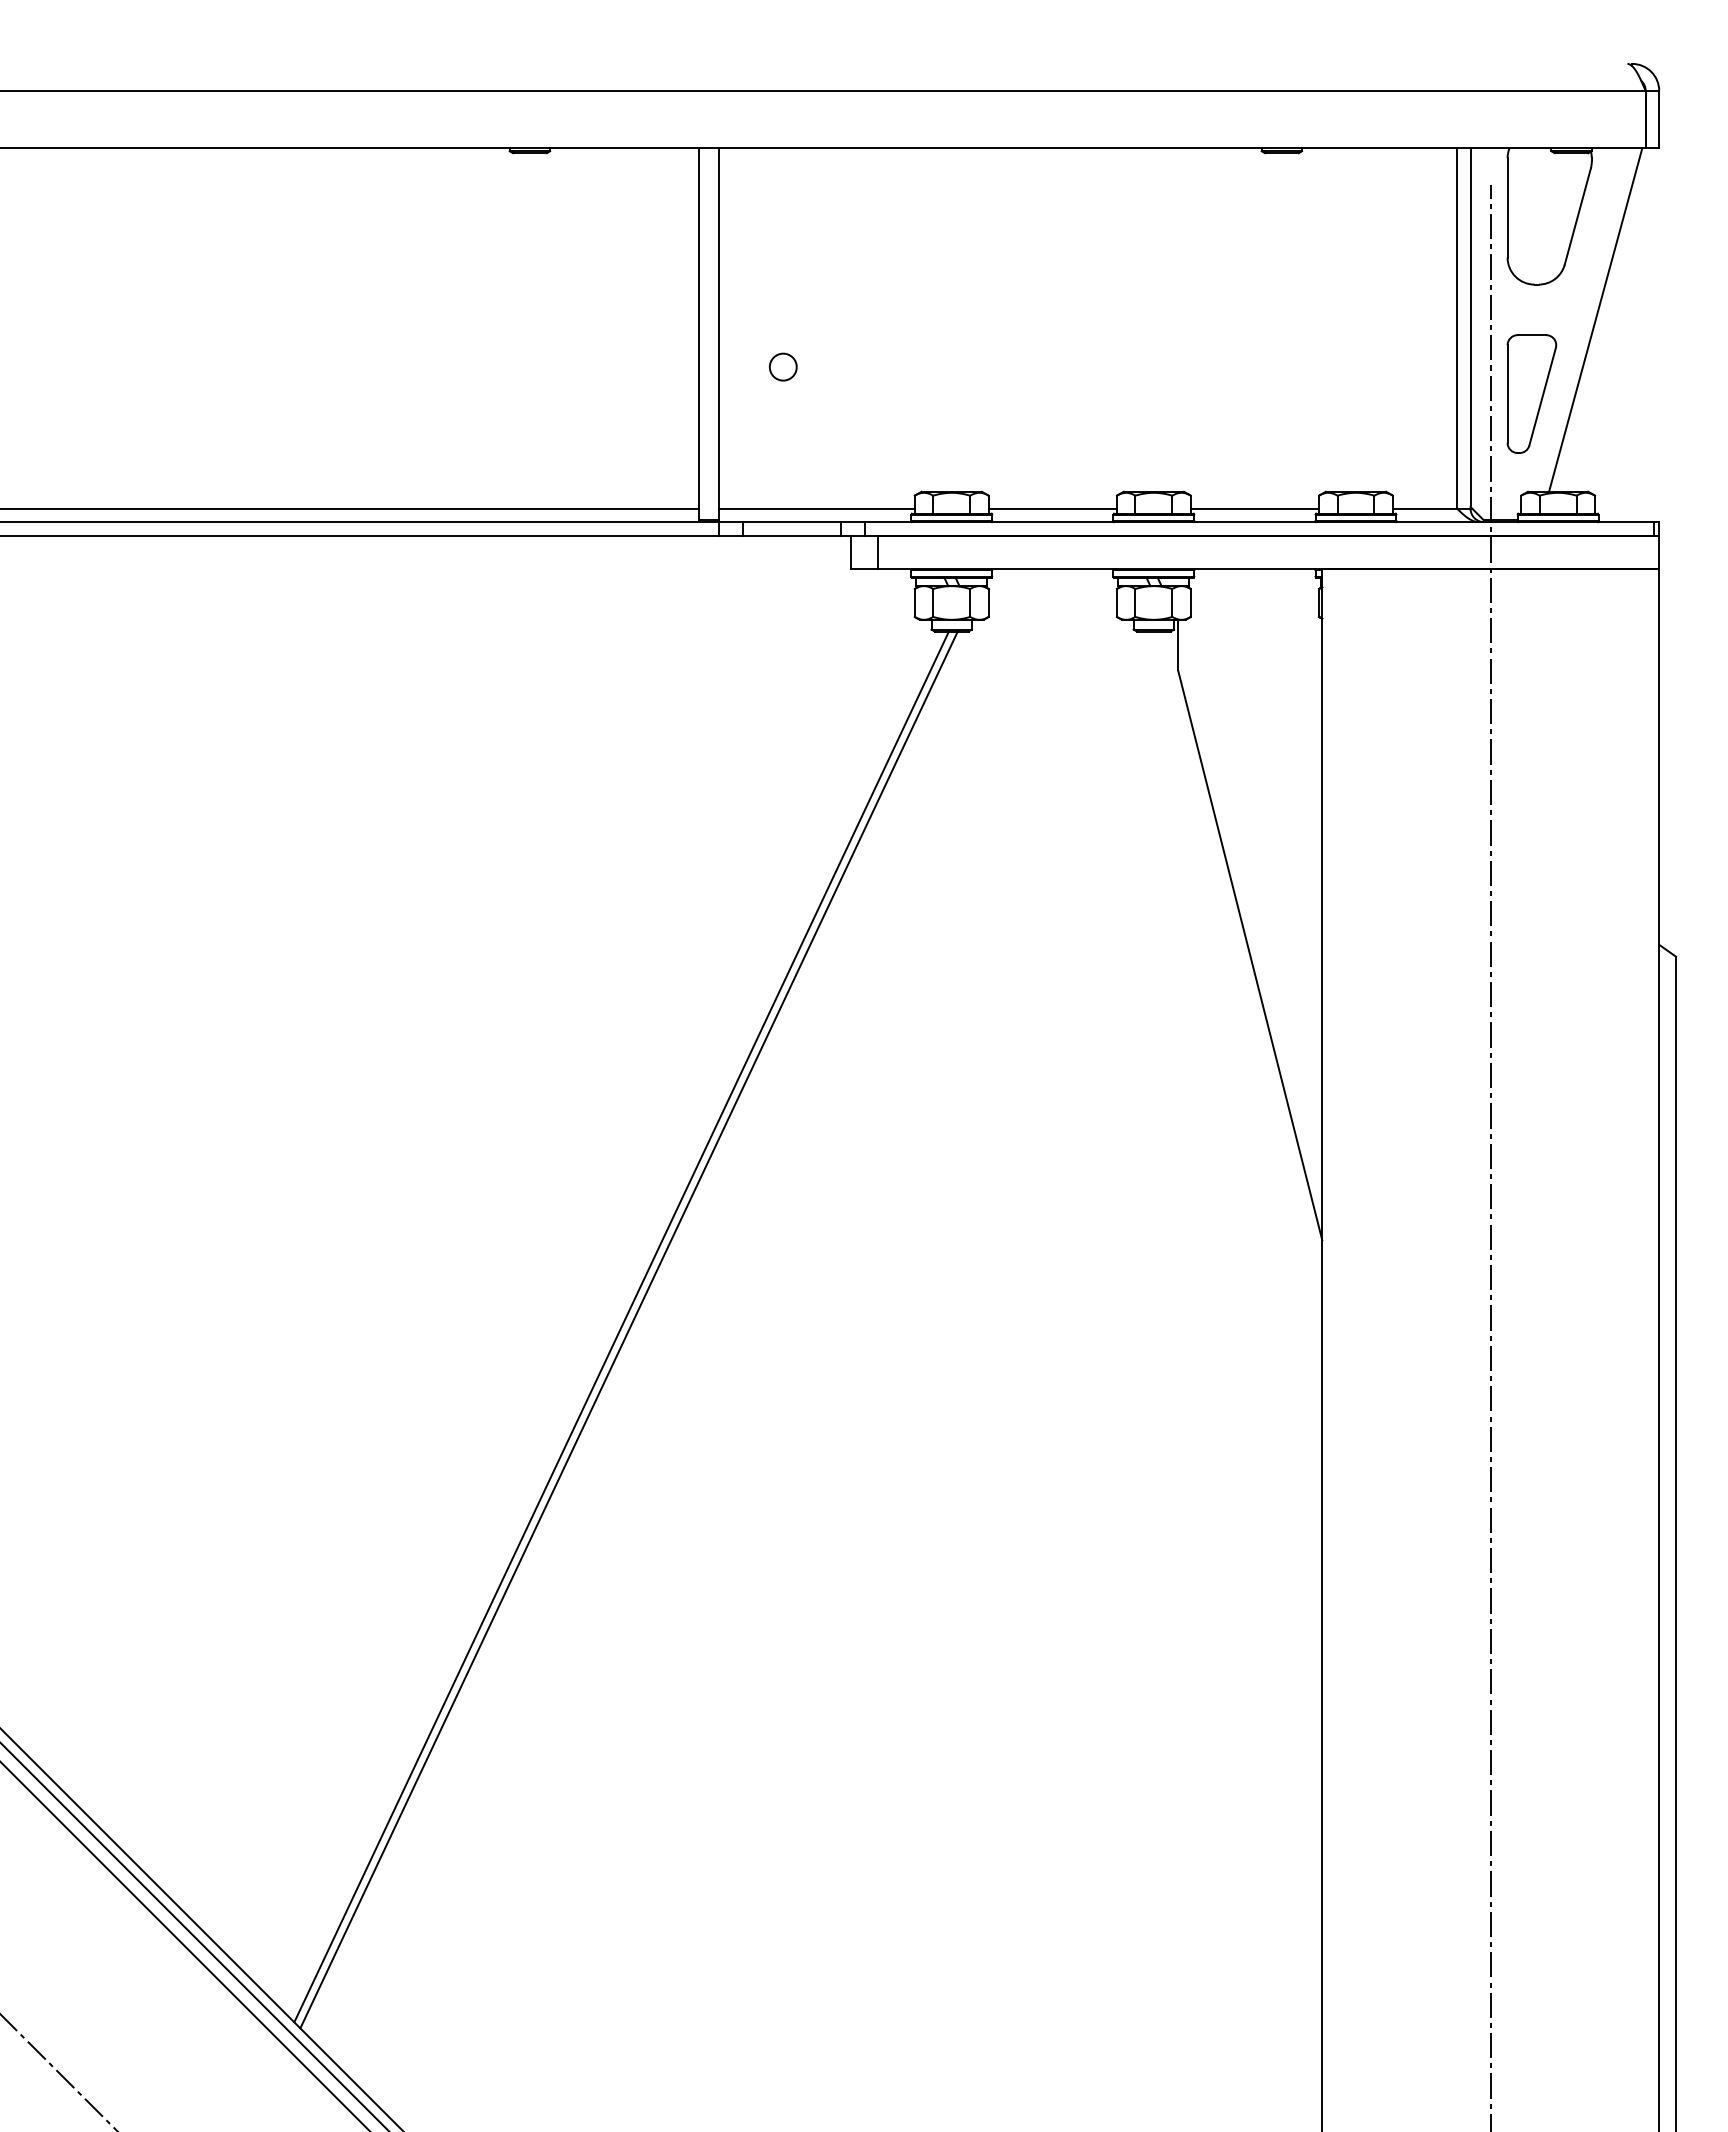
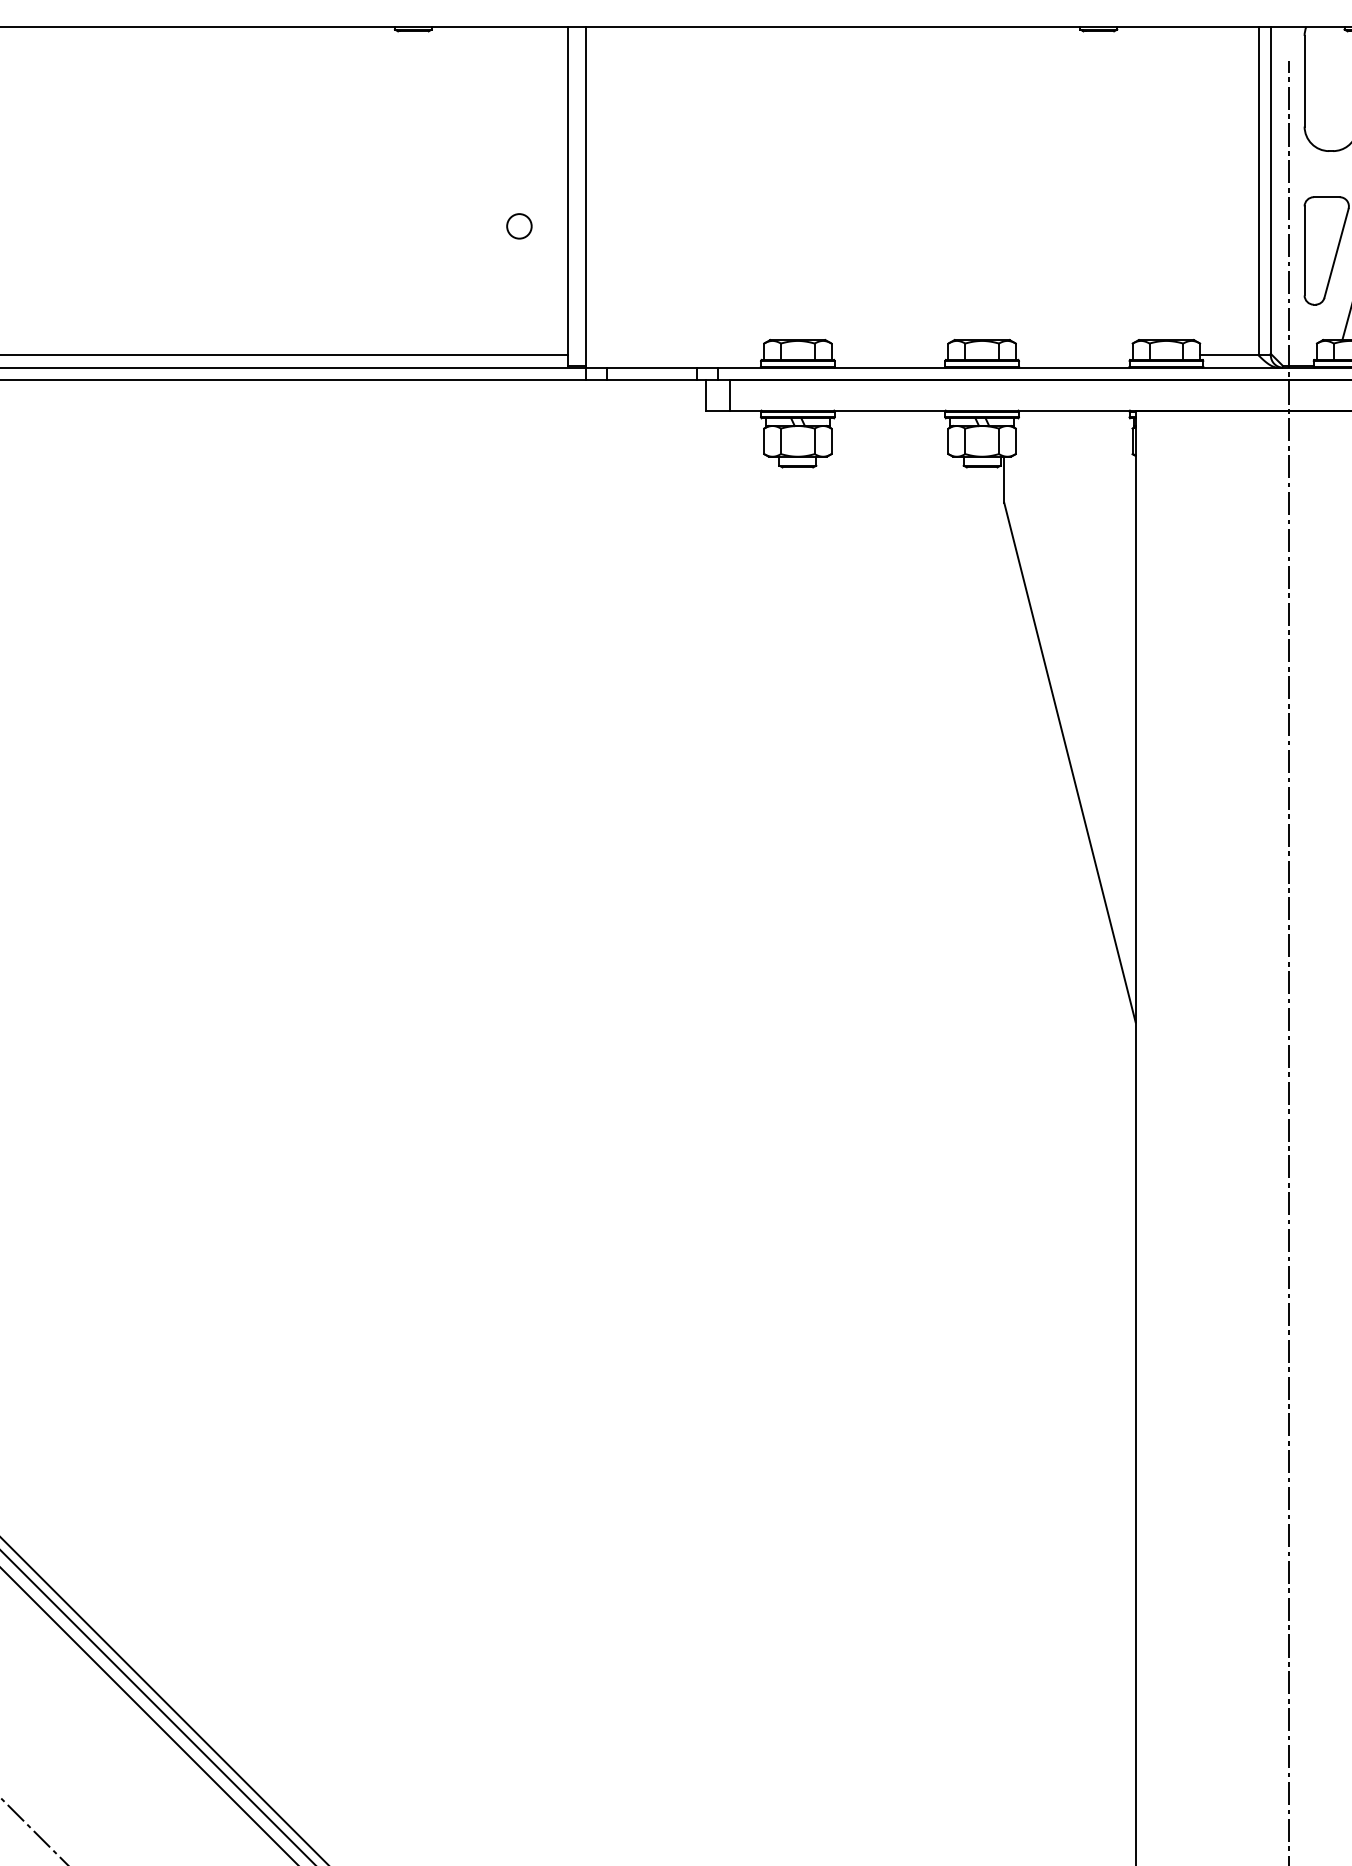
circle: (782, 366) -> (518, 225), moved
line: (816, 508) -> (674, 355), removed
line: (1052, 508) -> (889, 355), removed
line: (1254, 508) -> (1073, 355), removed
line: (621, 1326) -> (496, 1100), removed
line: (628, 1329) -> (503, 1103), removed

